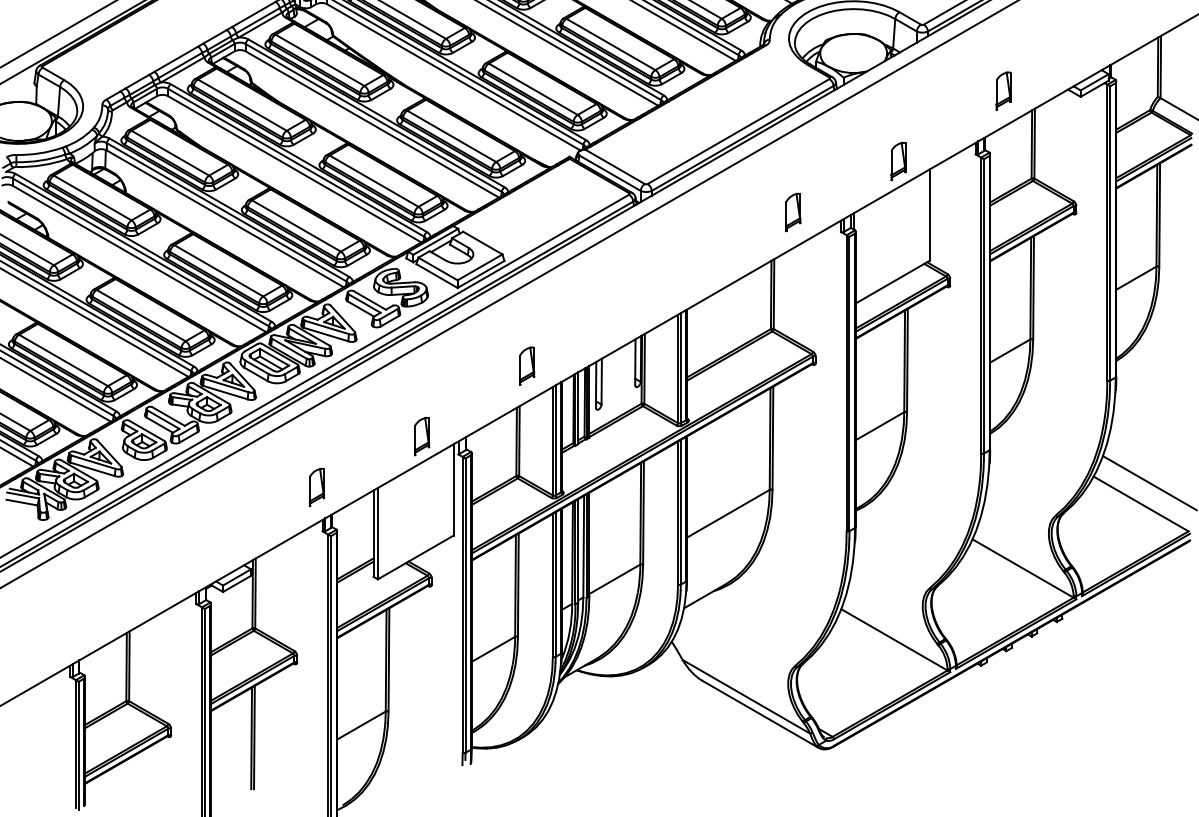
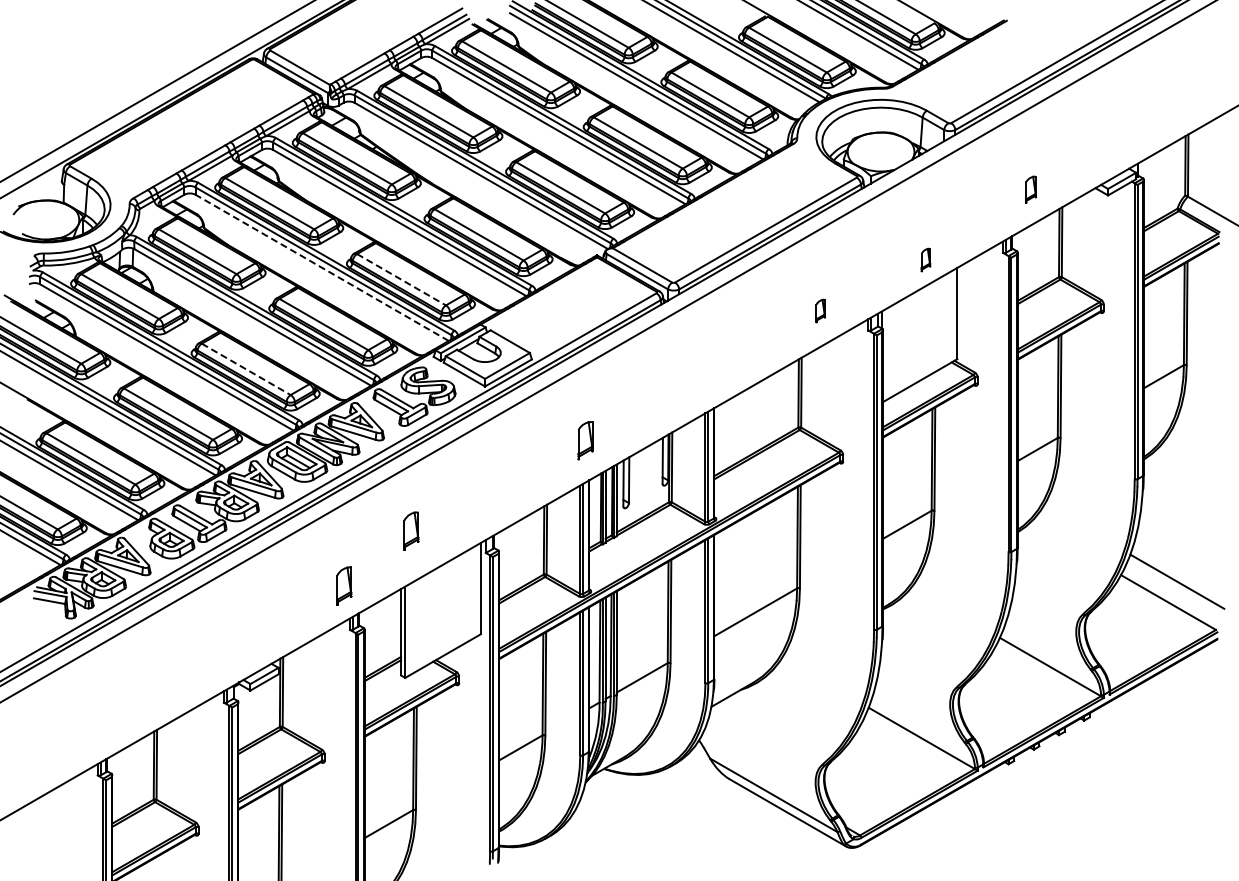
part: (1003, 90) -> (1030, 189), size x0.7
part: (898, 160) -> (925, 259), size x0.6
line: (294, 168) -> (321, 267), solid -> dashed
line: (374, 180) -> (401, 279), solid -> dashed
part: (793, 211) -> (820, 310), size x0.6
line: (219, 270) -> (246, 369), solid -> dashed
part: (527, 365) -> (585, 440), moved
part: (422, 435) -> (411, 530), moved

